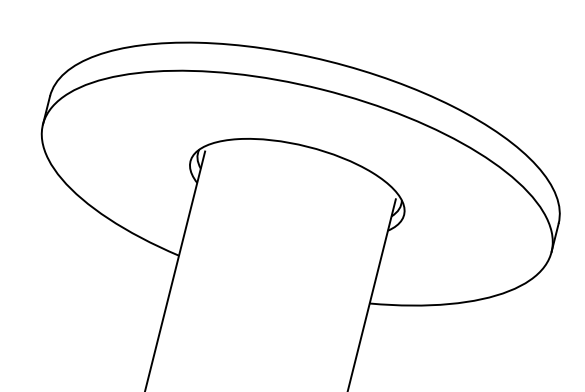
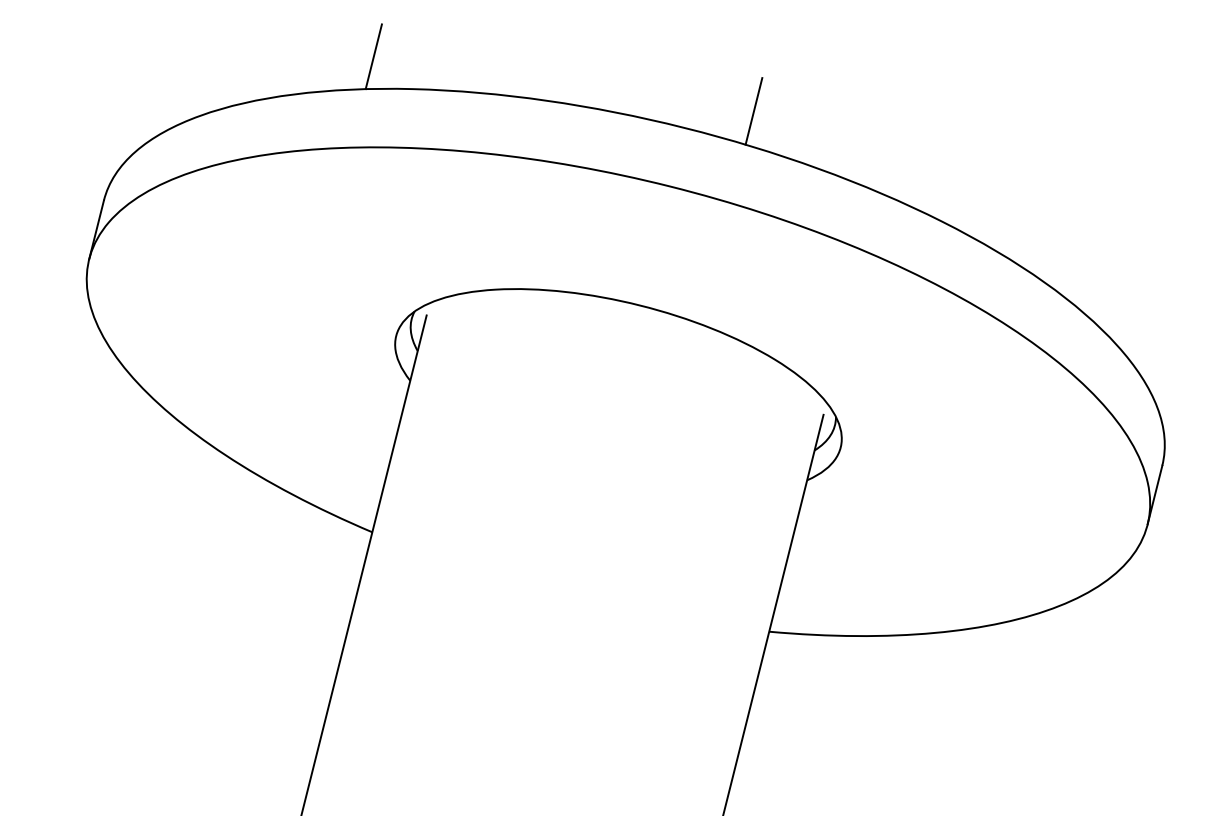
line: (179, 26) -> (373, 55), added
line: (362, 53) -> (754, 111), added

